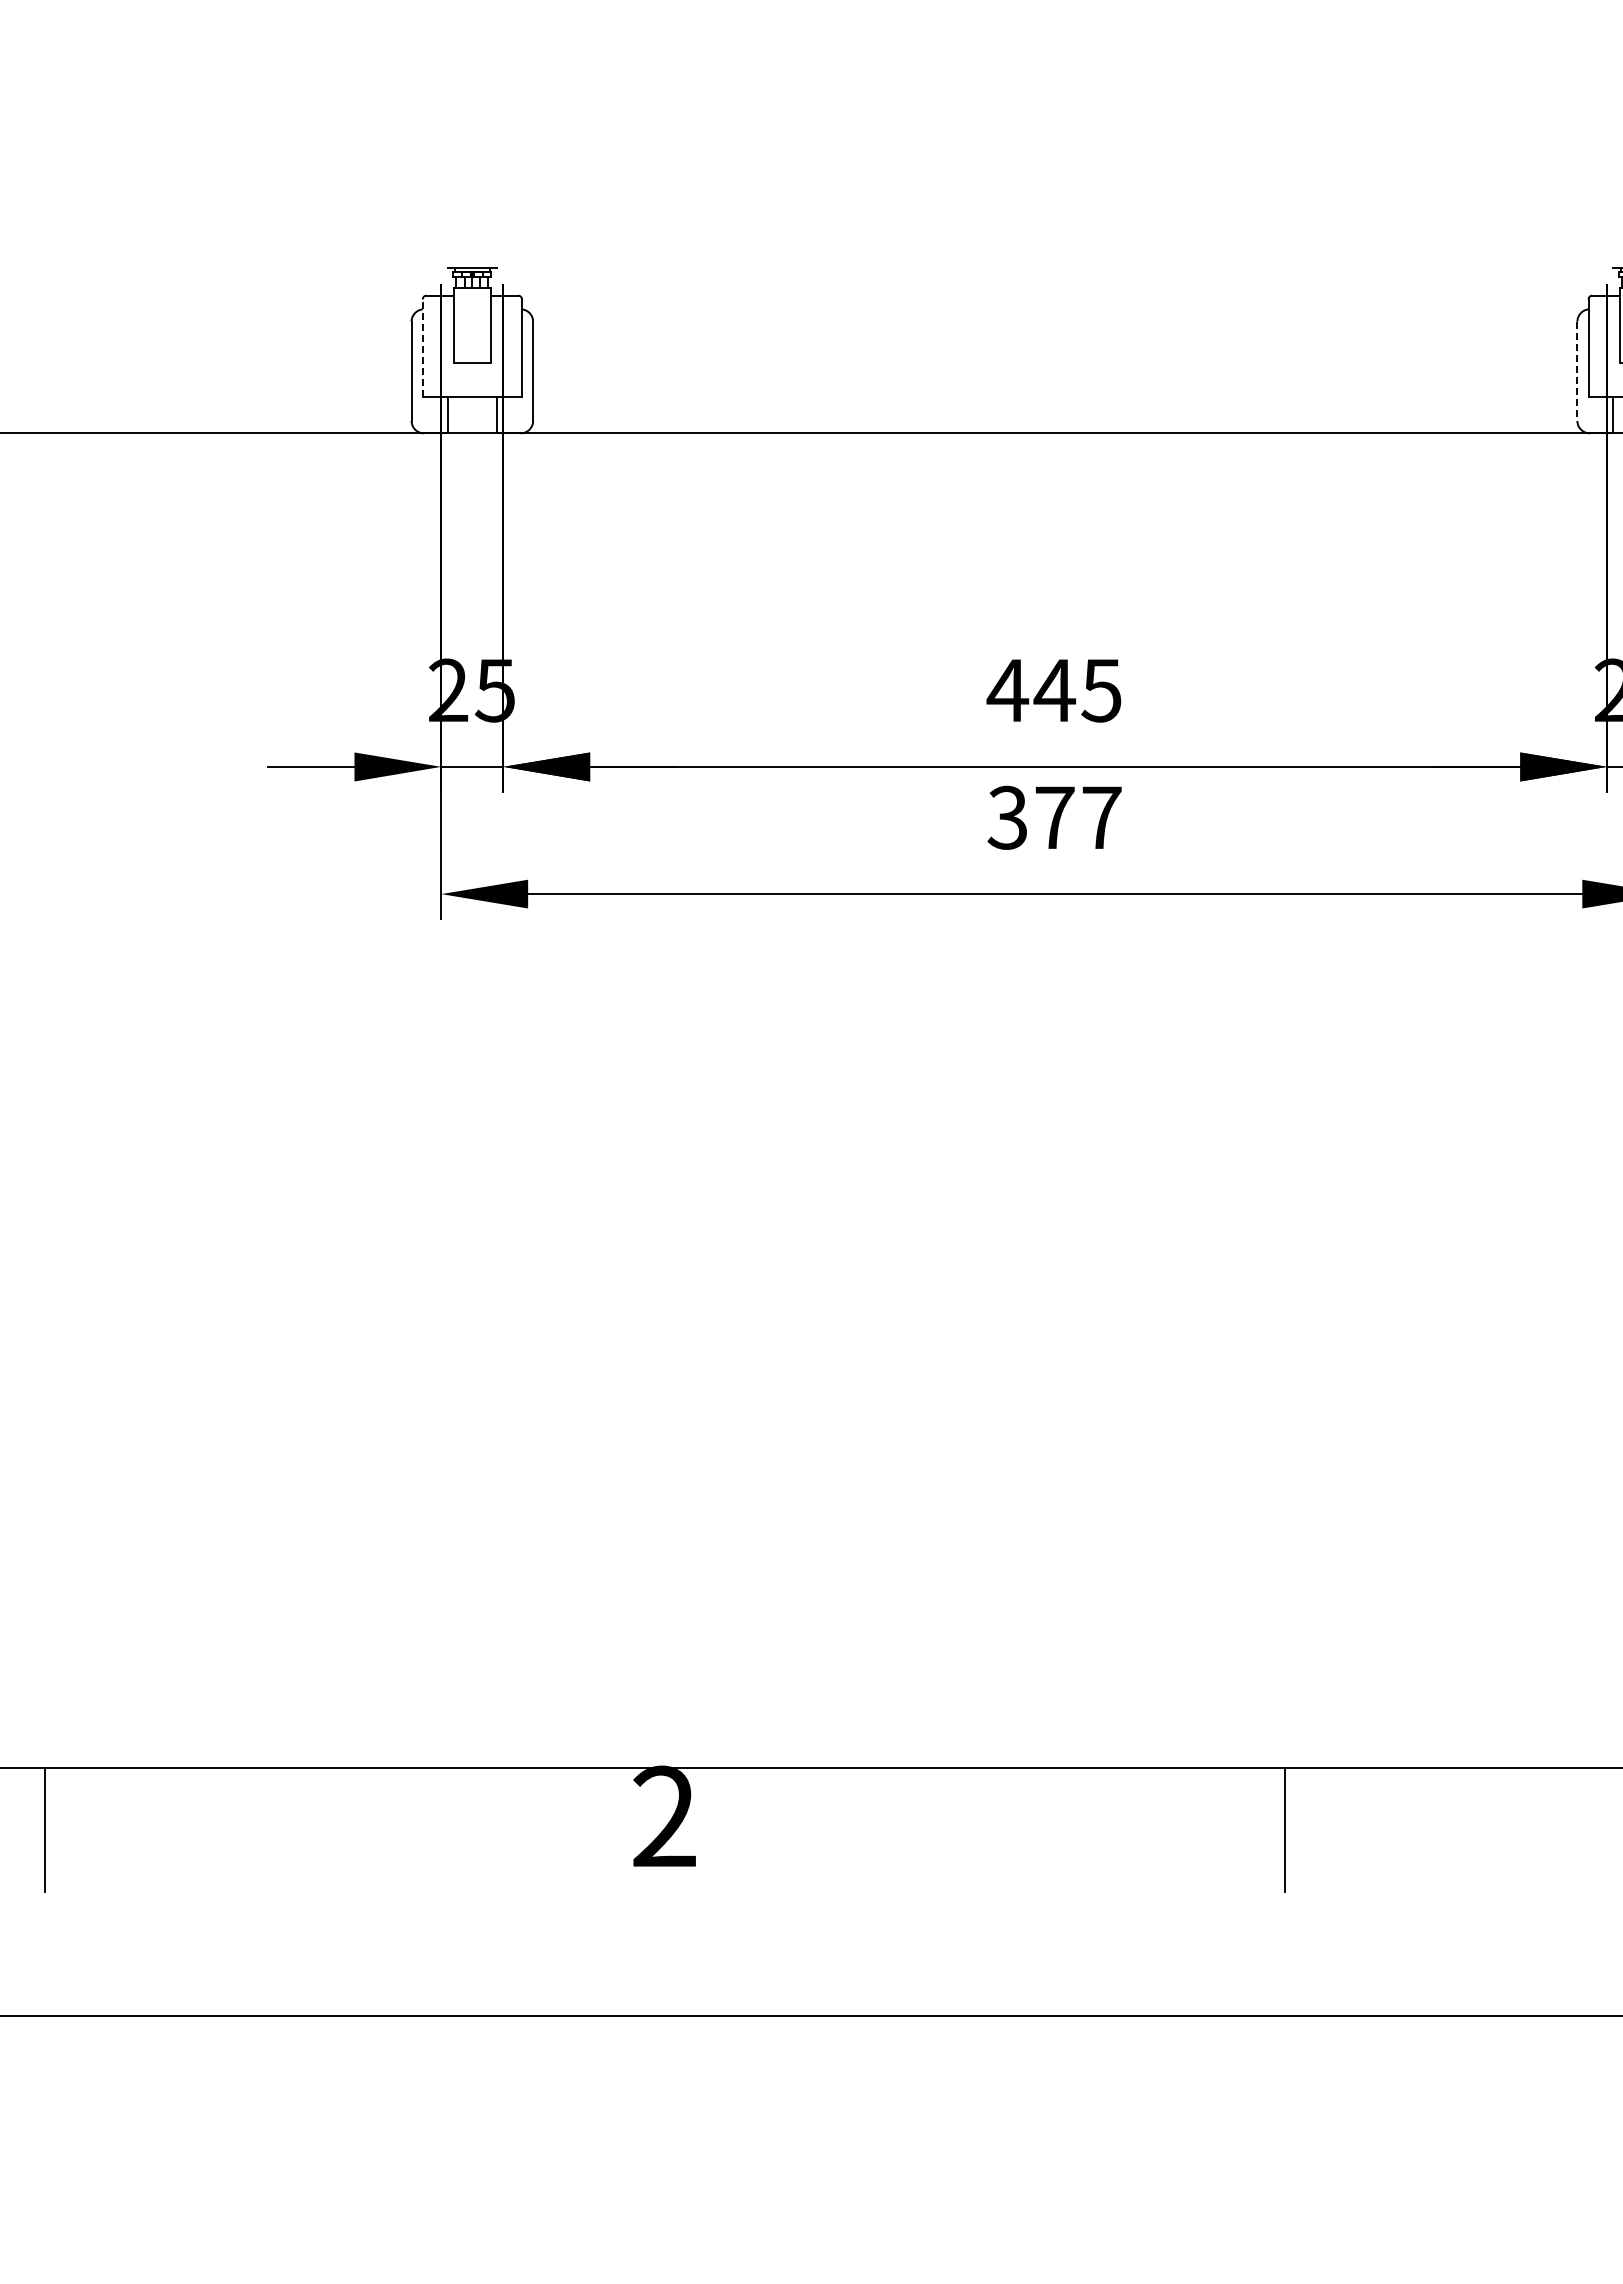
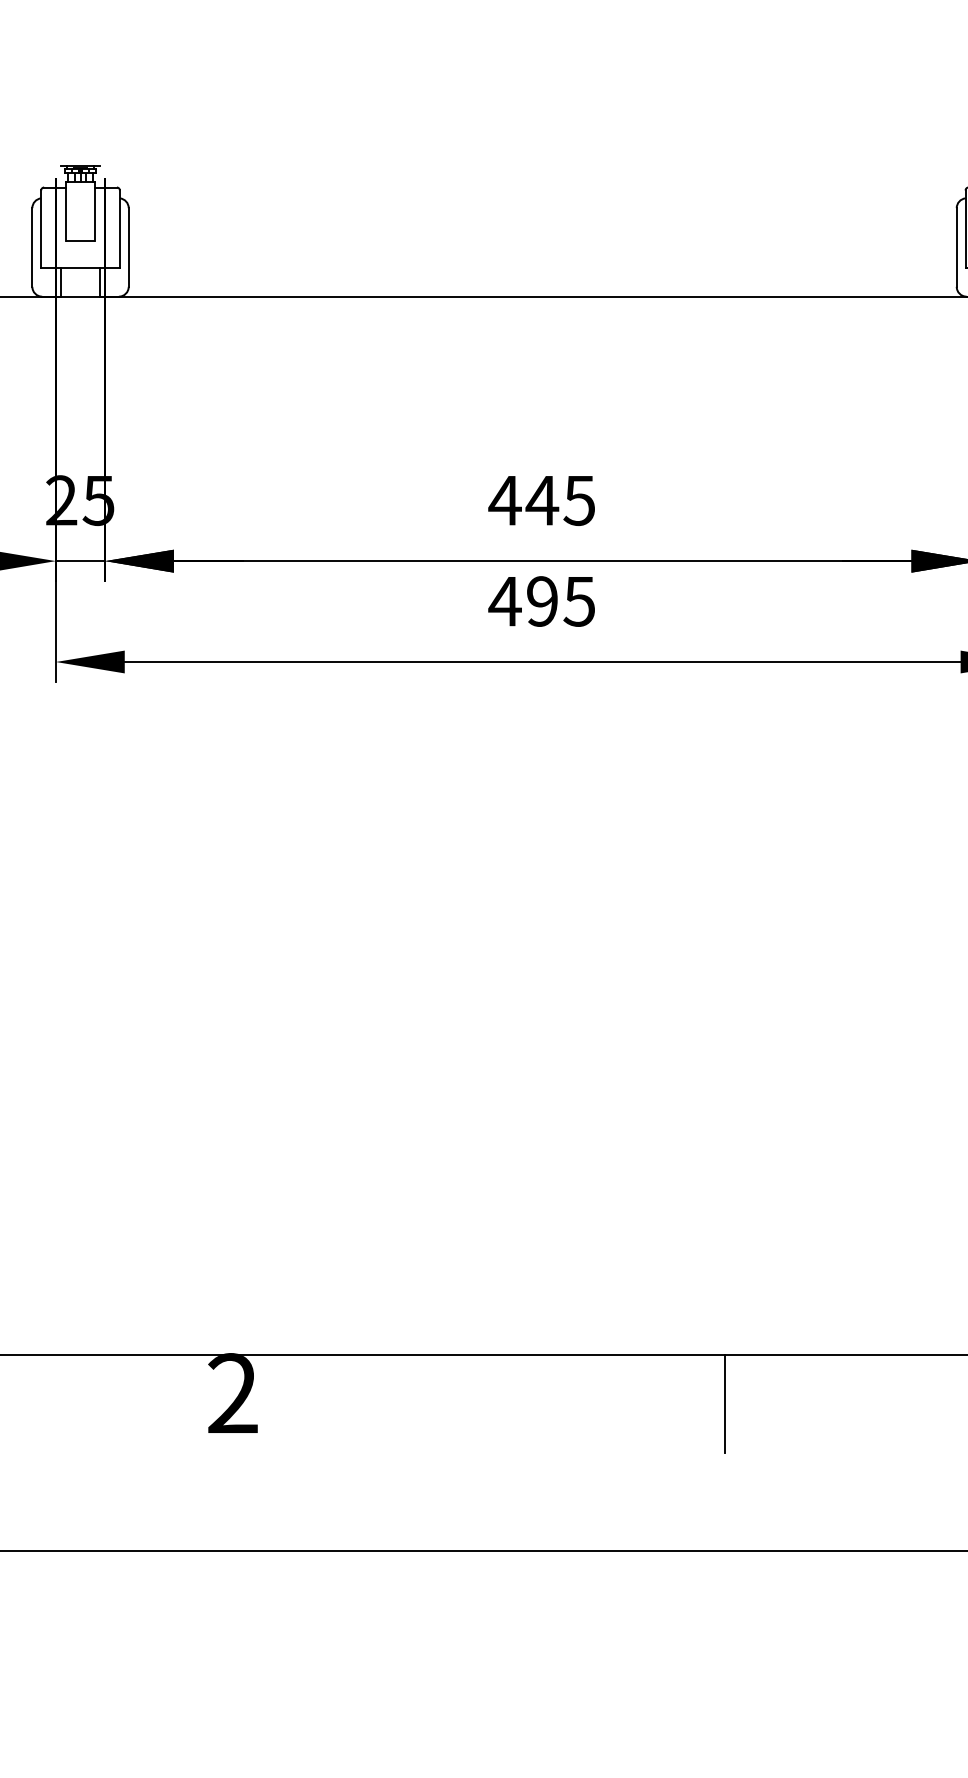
line: (422, 348) -> (41, 229), dashed -> solid
line: (1577, 371) -> (956, 247), dashed -> solid
text: (1053, 817) -> (541, 601), 377 -> 495

